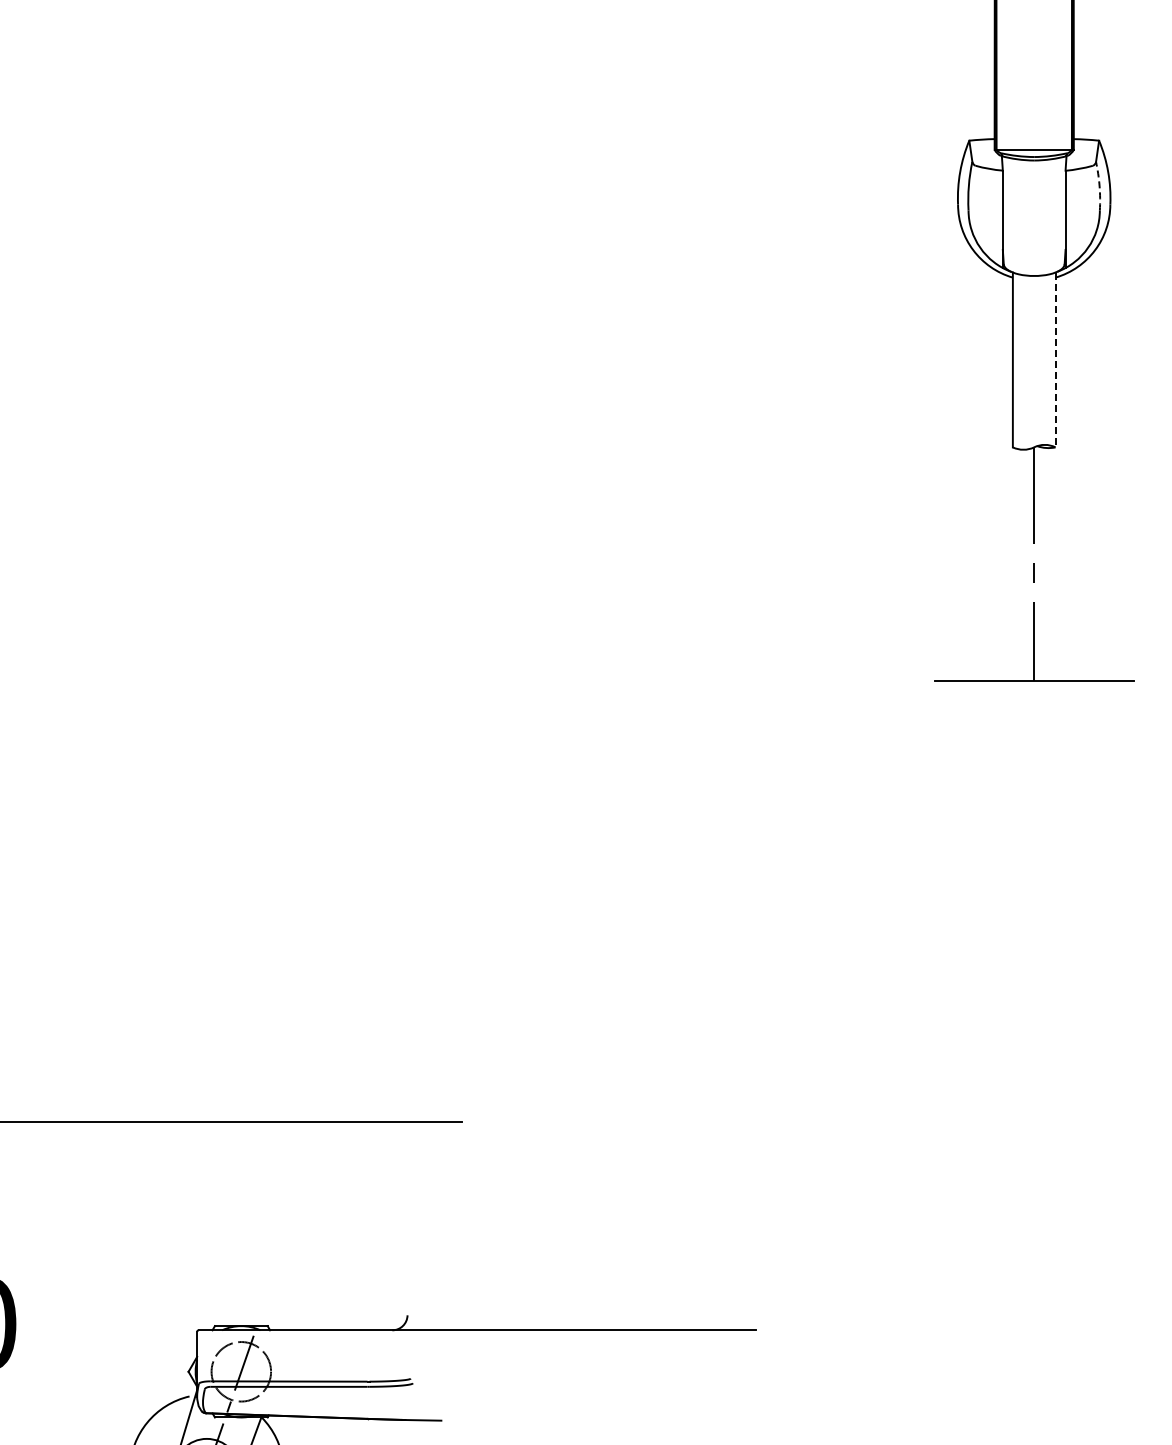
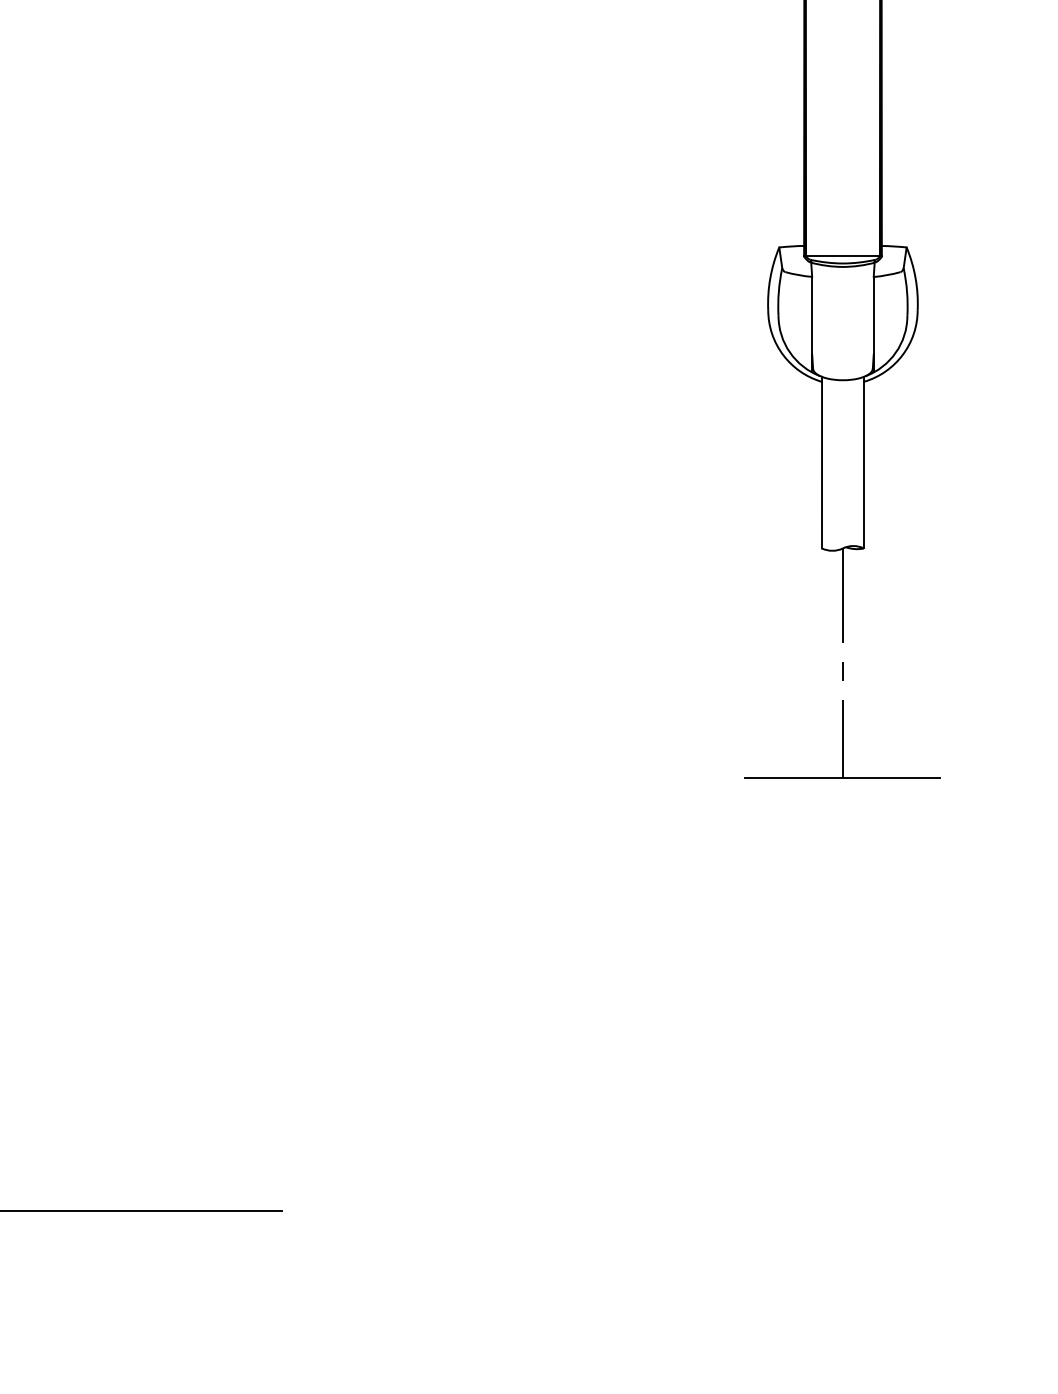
arc: (1099, 186) -> (907, 292), dashed -> solid
line: (1055, 360) -> (863, 463), dashed -> solid

